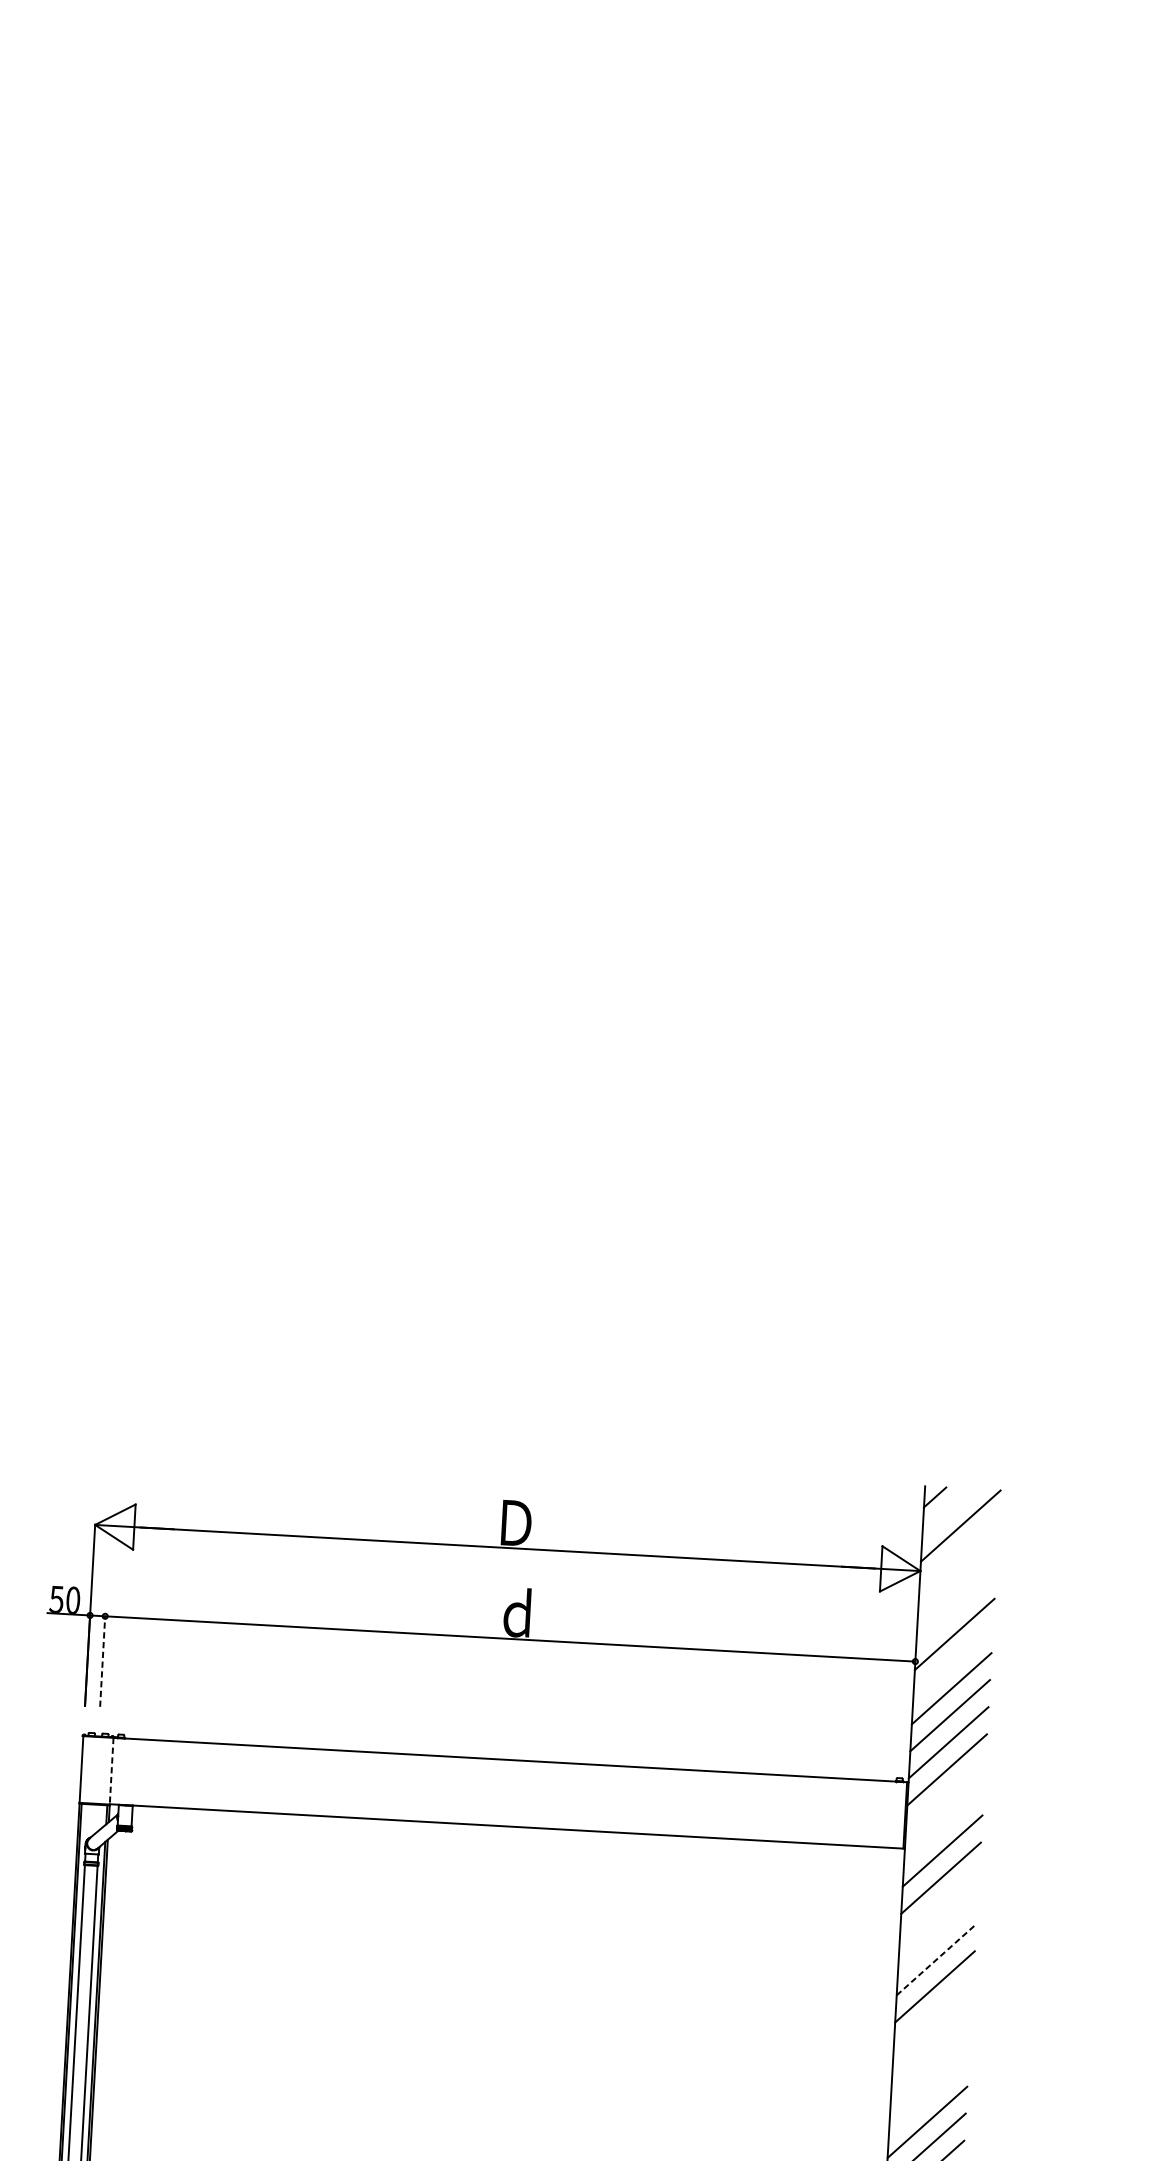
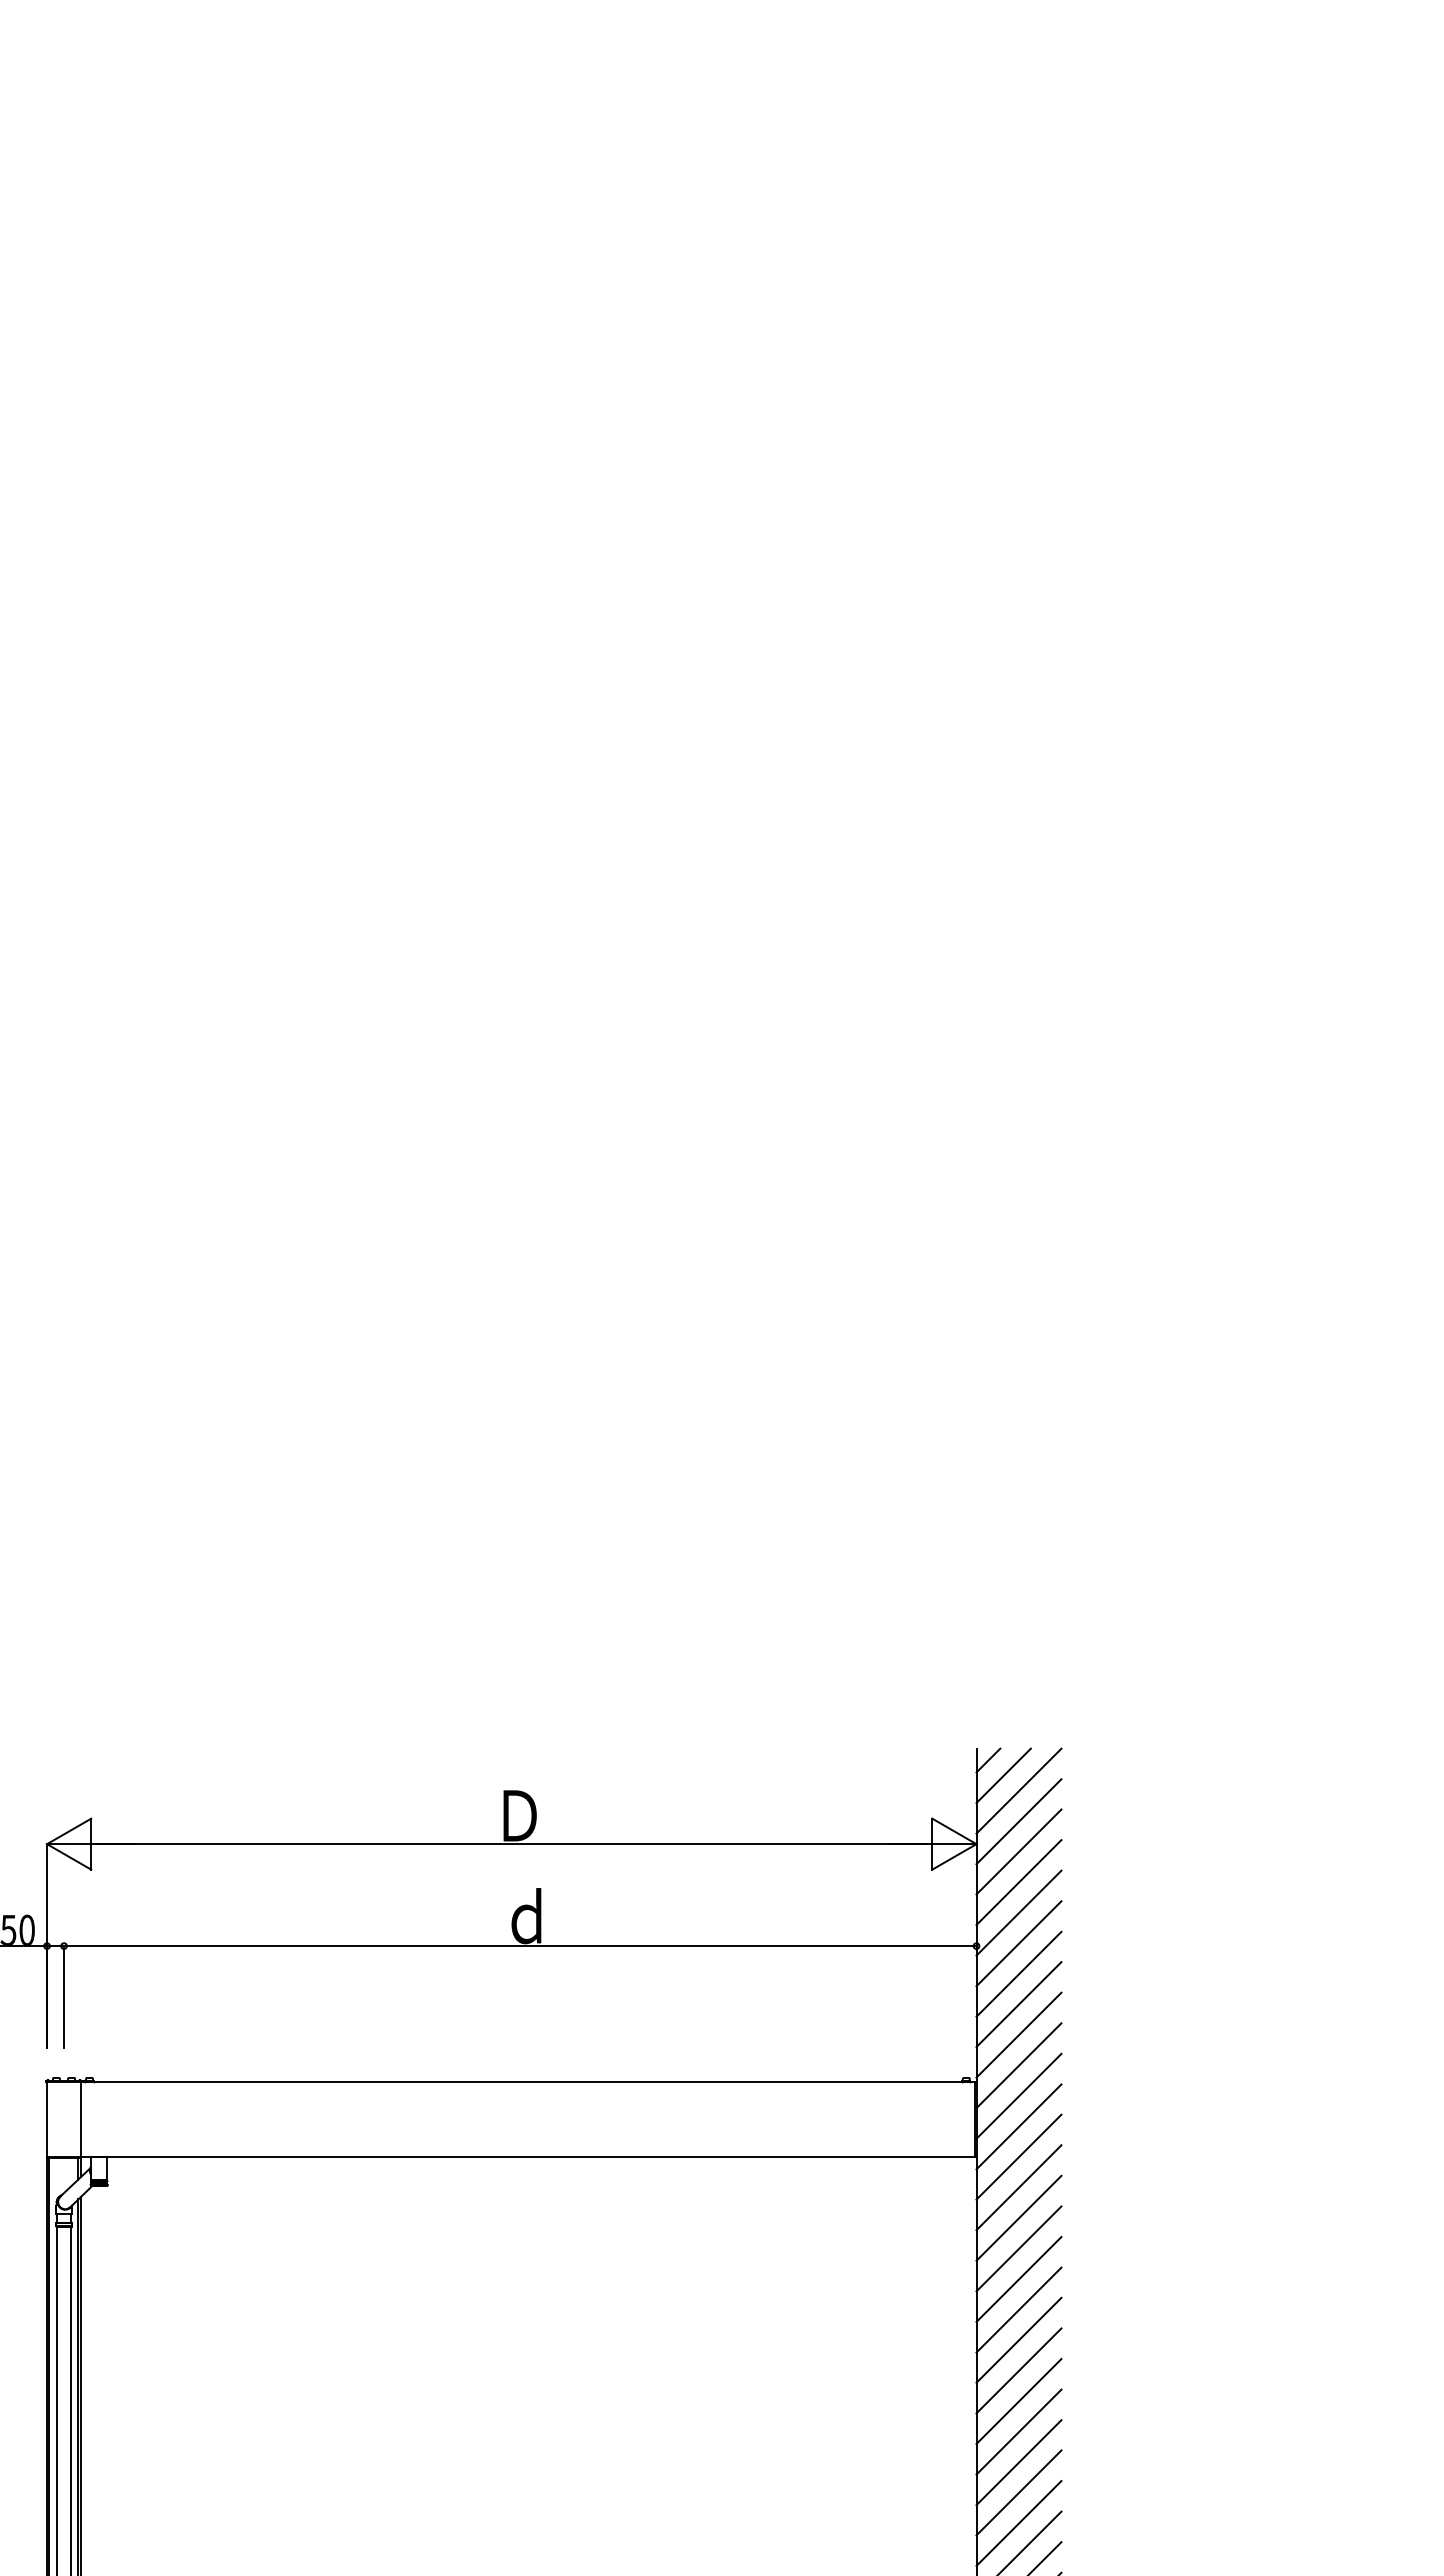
line: (947, 1511) -> (1003, 1775), added
line: (958, 1553) -> (1018, 1821), added
line: (957, 1579) -> (1018, 1851), added
line: (955, 1607) -> (1018, 1882), added
line: (103, 1661) -> (64, 1996), dashed -> solid
line: (952, 1661) -> (1018, 1943), added
line: (112, 1771) -> (81, 2119), dashed -> solid
line: (945, 1796) -> (1018, 2095), added
line: (943, 1823) -> (1018, 2126), added
line: (939, 1904) -> (1018, 2217), added
line: (937, 1932) -> (1018, 2248), added
line: (937, 1959) -> (1019, 2279), dashed -> solid
line: (933, 2012) -> (1018, 2339), added
line: (931, 2040) -> (1018, 2370), added
line: (930, 2068) -> (1018, 2401), added
line: (928, 2094) -> (1018, 2431), added

